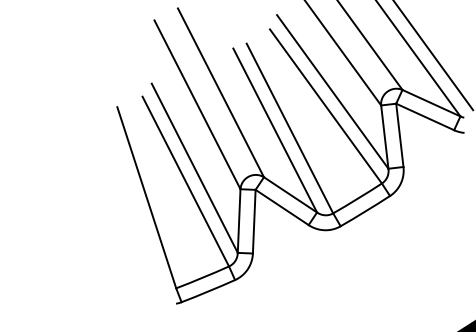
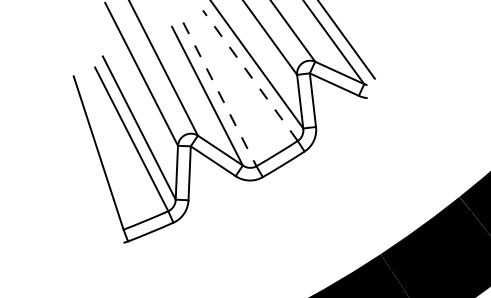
line: (326, 106) -> (250, 75), solid -> dashed
line: (289, 128) -> (219, 94), solid -> dashed

